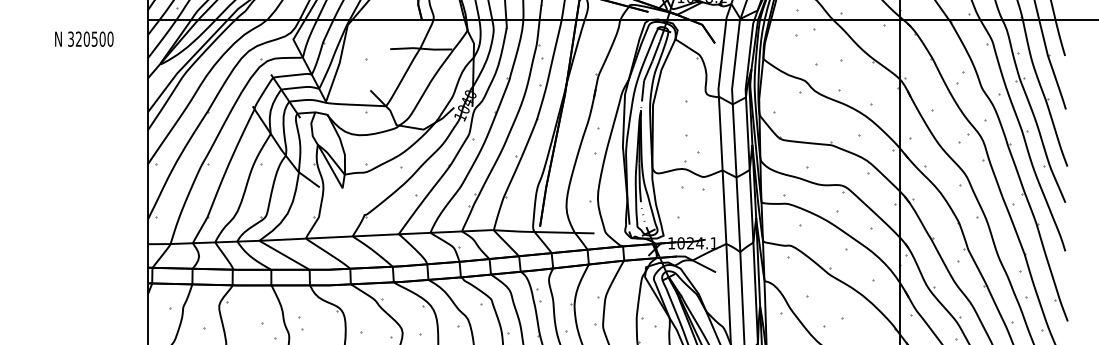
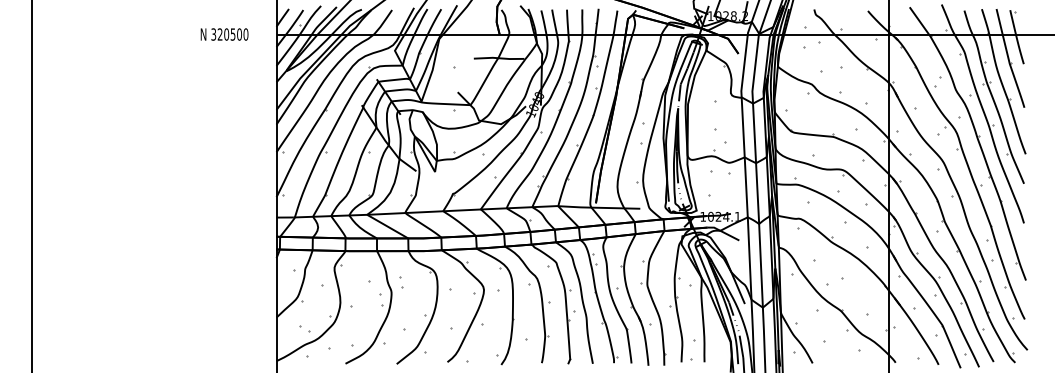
text: (84, 39) -> (224, 34), moved

